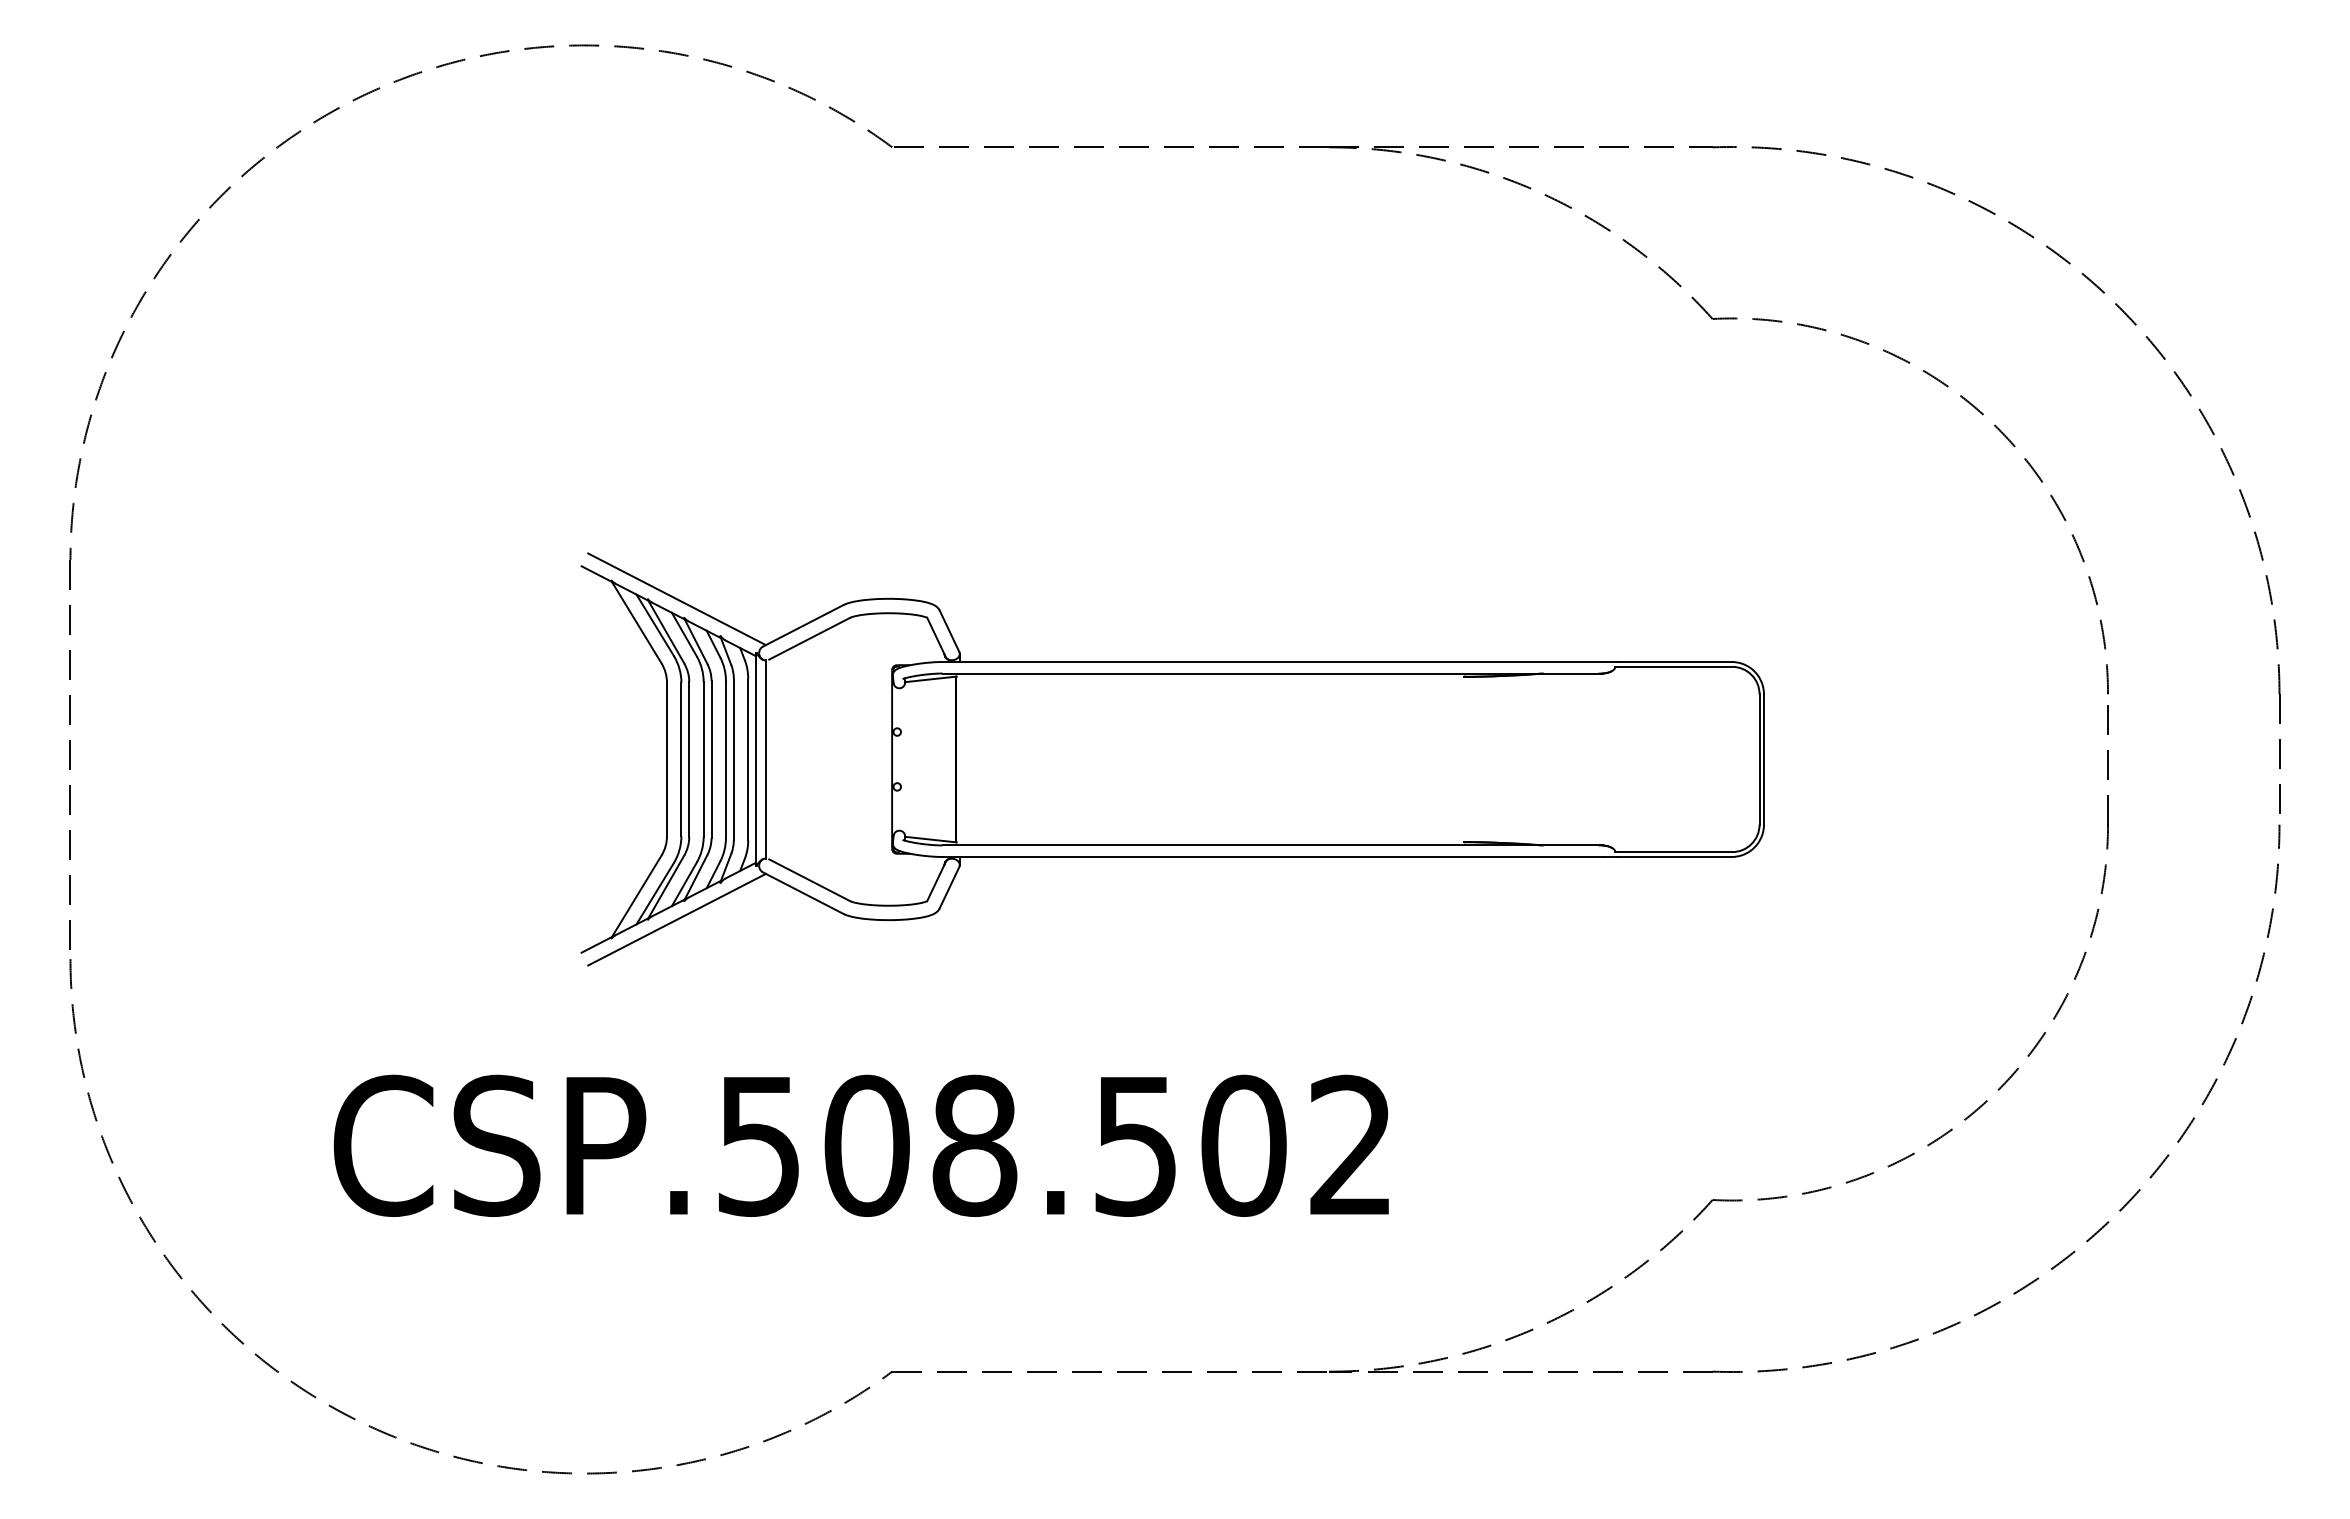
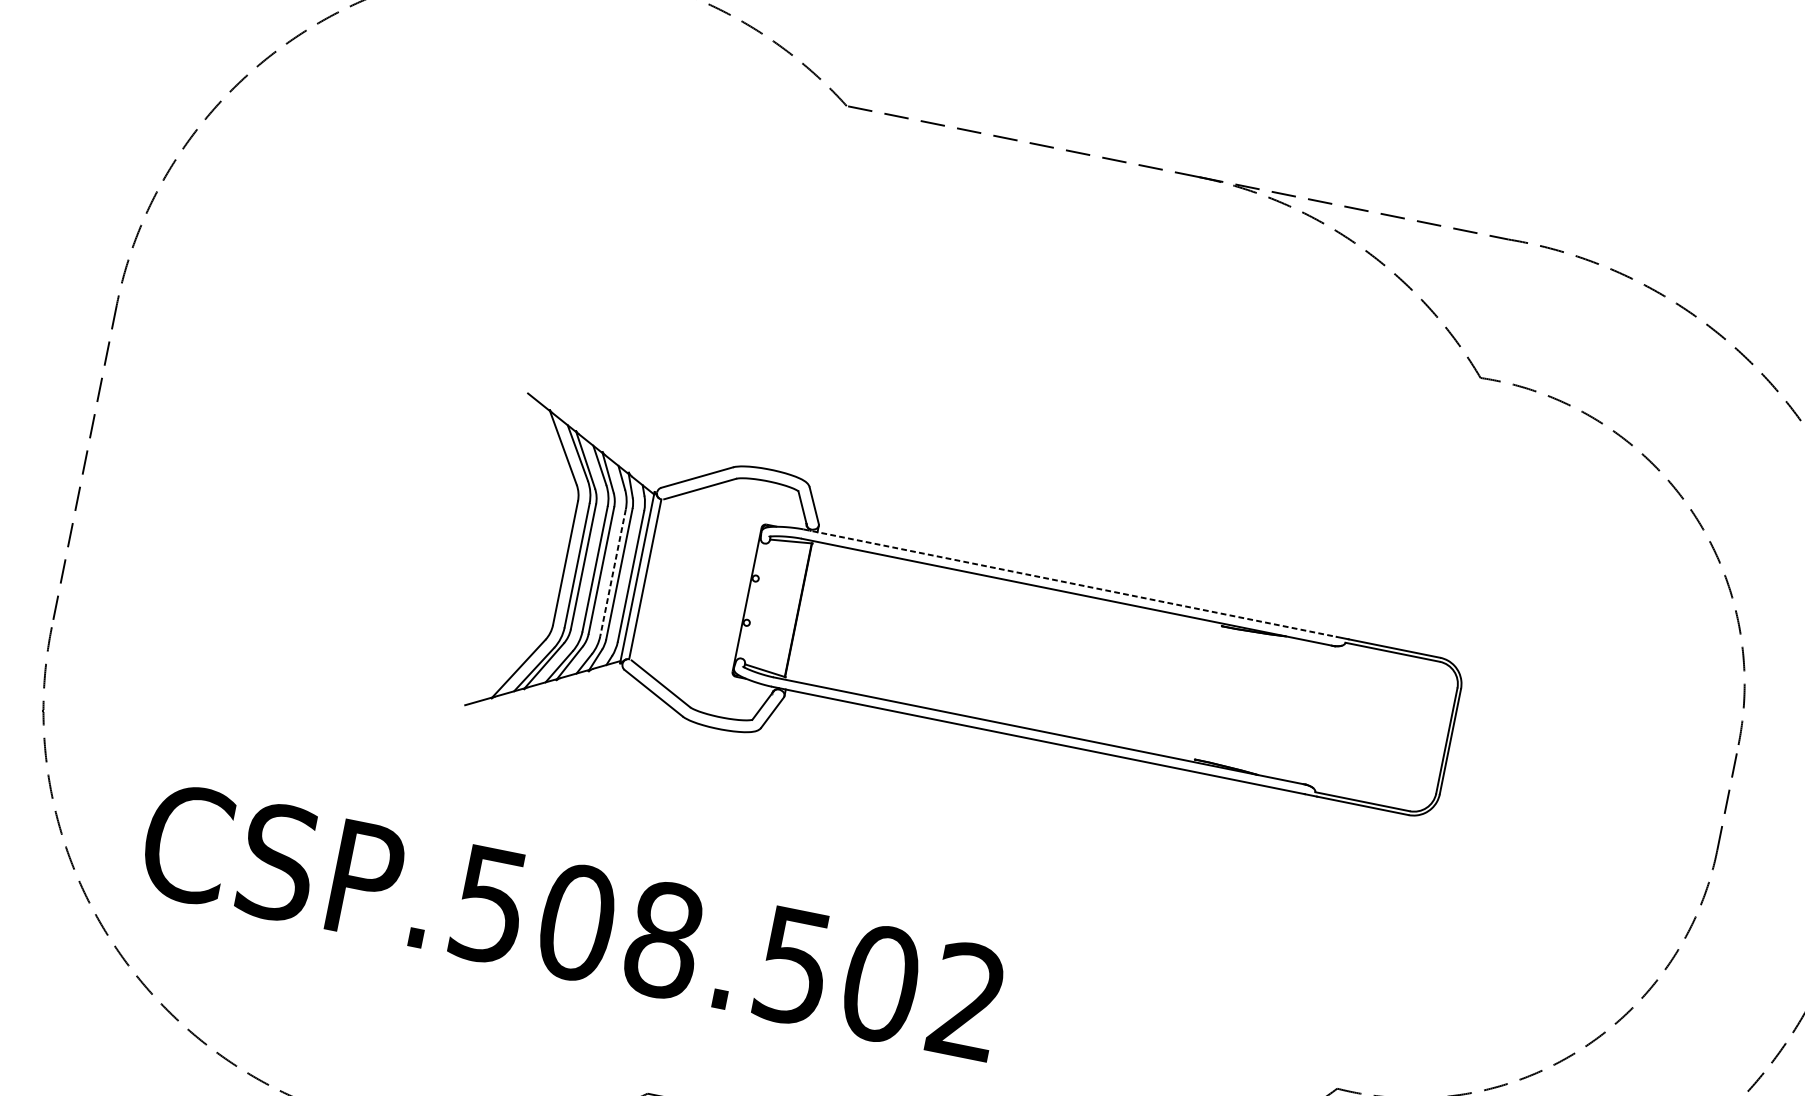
line: (676, 599) -> (599, 435), removed
line: (1273, 662) -> (1070, 583), solid -> dashed
line: (725, 759) -> (612, 572), solid -> dashed
line: (676, 919) -> (547, 693), removed
text: (860, 1145) -> (571, 921), moved

